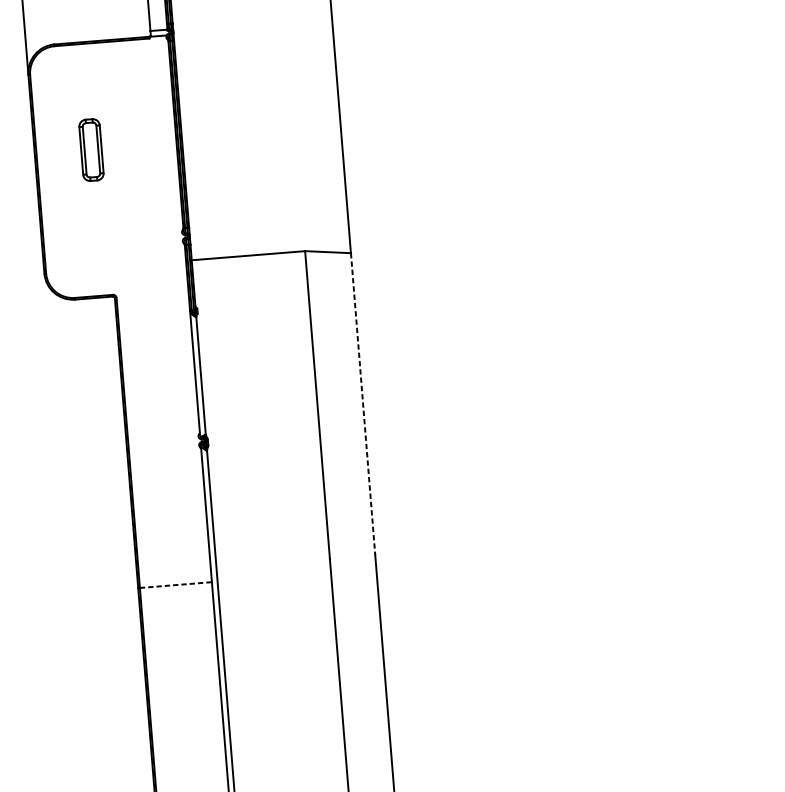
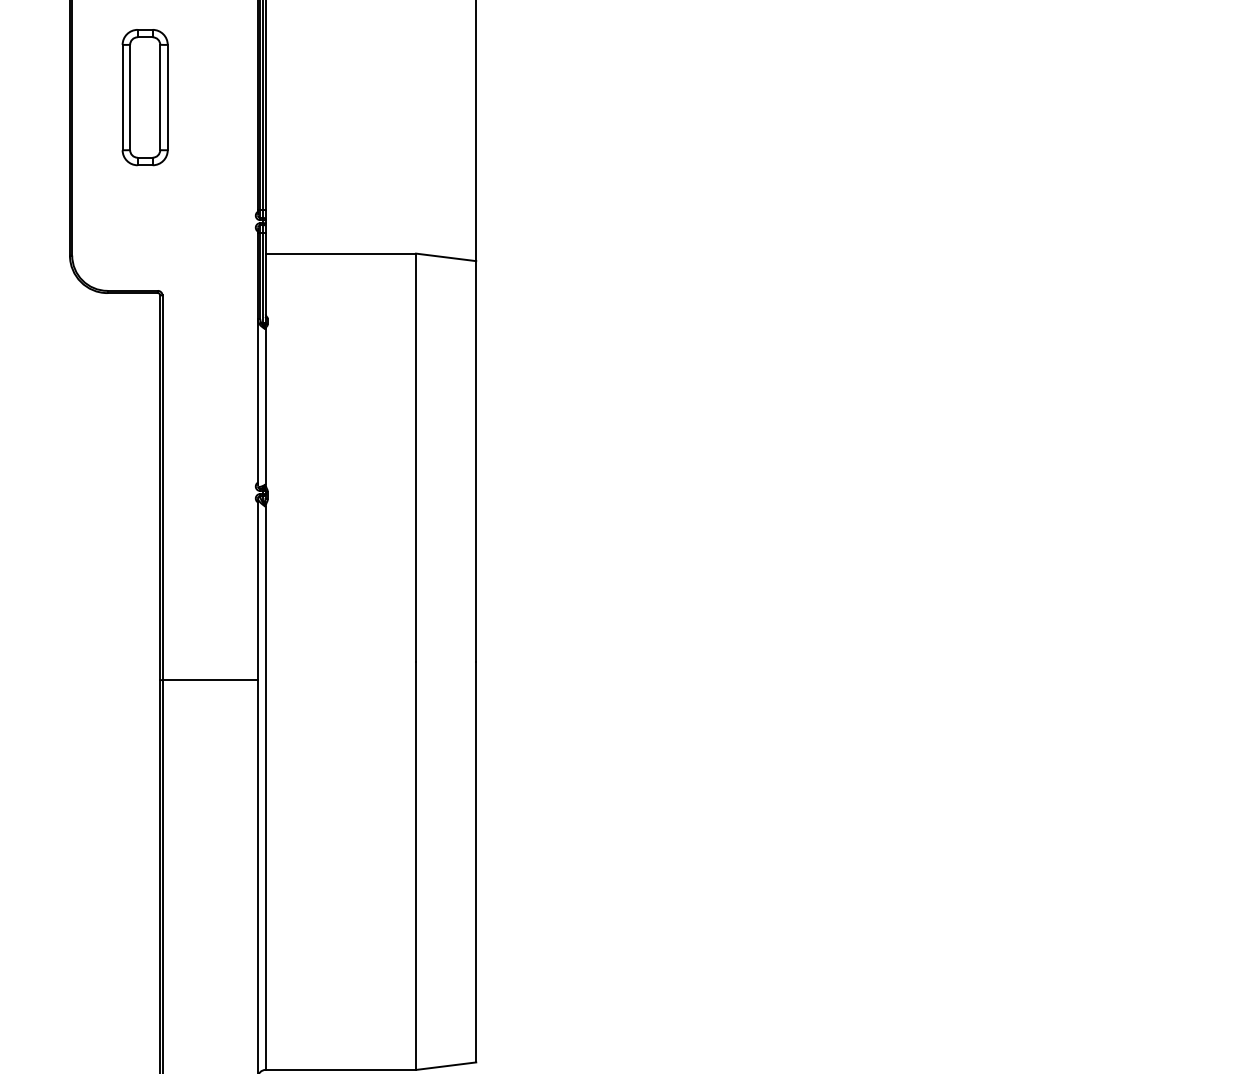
part: (91, 149) -> (144, 97), size x1.67
line: (363, 404) -> (476, 461), dashed -> solid
line: (176, 585) -> (210, 680), dashed -> solid

